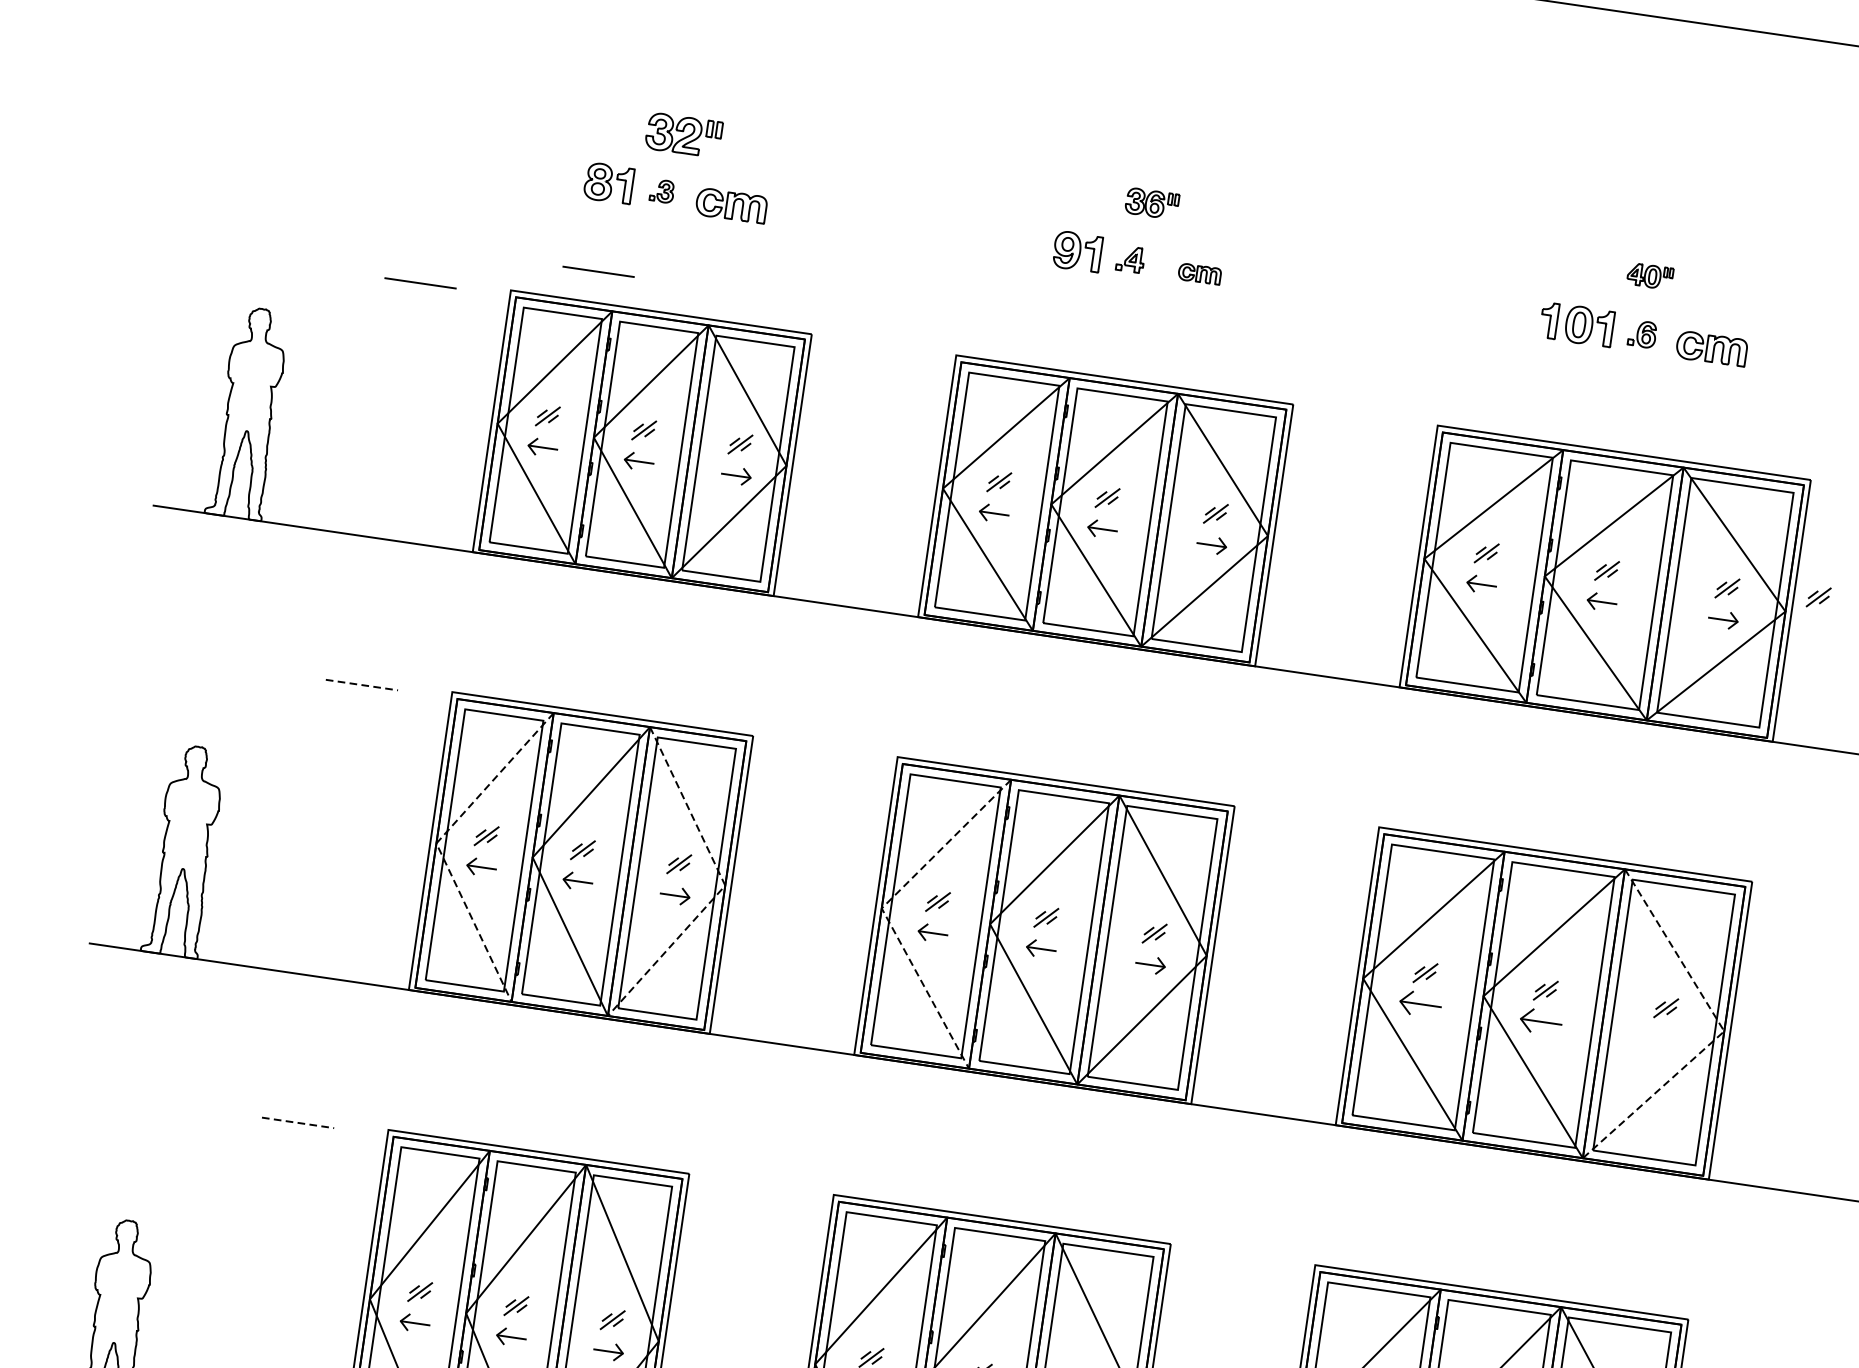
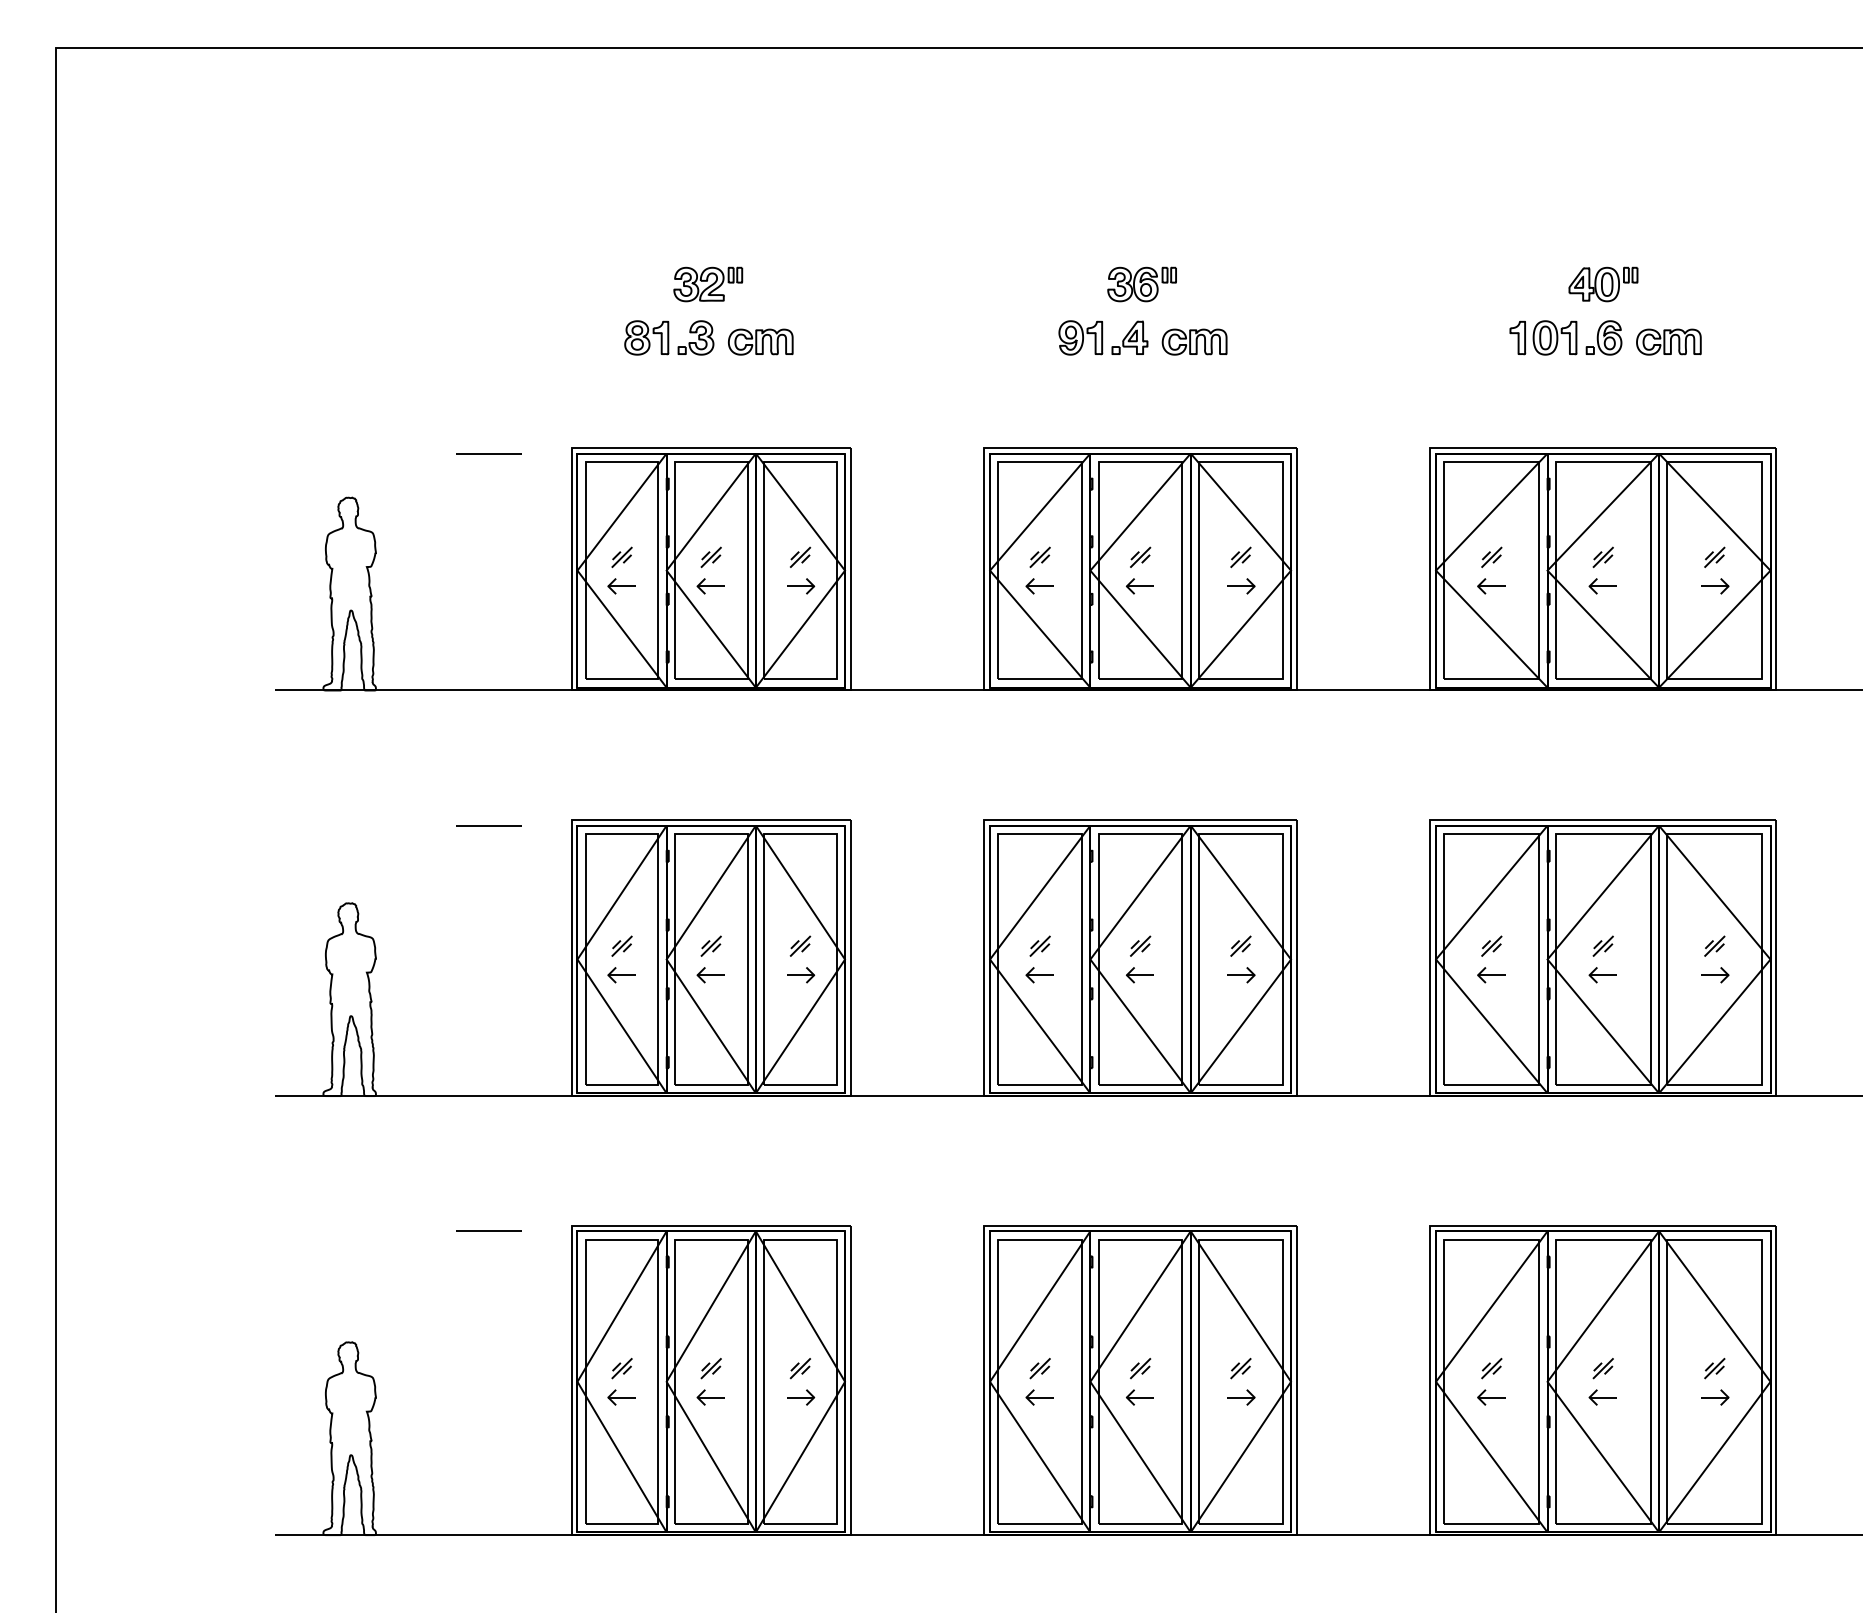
part: (661, 190) -> (695, 337), size x1.67
part: (1151, 203) -> (1141, 284), size x1.43
part: (1130, 258) -> (1129, 337), size x1.43
line: (598, 271) -> (648, 419), removed
part: (1199, 273) -> (1194, 341), size x1.67
part: (1650, 276) -> (1603, 284), size x1.67
part: (1641, 333) -> (1603, 337), size x1.43
part: (1818, 596) -> (1798, 552), removed
line: (362, 684) -> (489, 825), dashed -> solid
line: (436, 843) -> (577, 959), dashed -> solid
line: (725, 885) -> (845, 959), dashed -> solid
line: (882, 908) -> (990, 959), dashed -> solid
part: (1420, 1004) -> (1491, 975), size x0.71
part: (1540, 1022) -> (1602, 975), size x0.71
line: (1724, 1031) -> (1770, 959), dashed -> solid
part: (1662, 1039) -> (1715, 975), added
line: (298, 1123) -> (489, 1231), dashed -> solid

